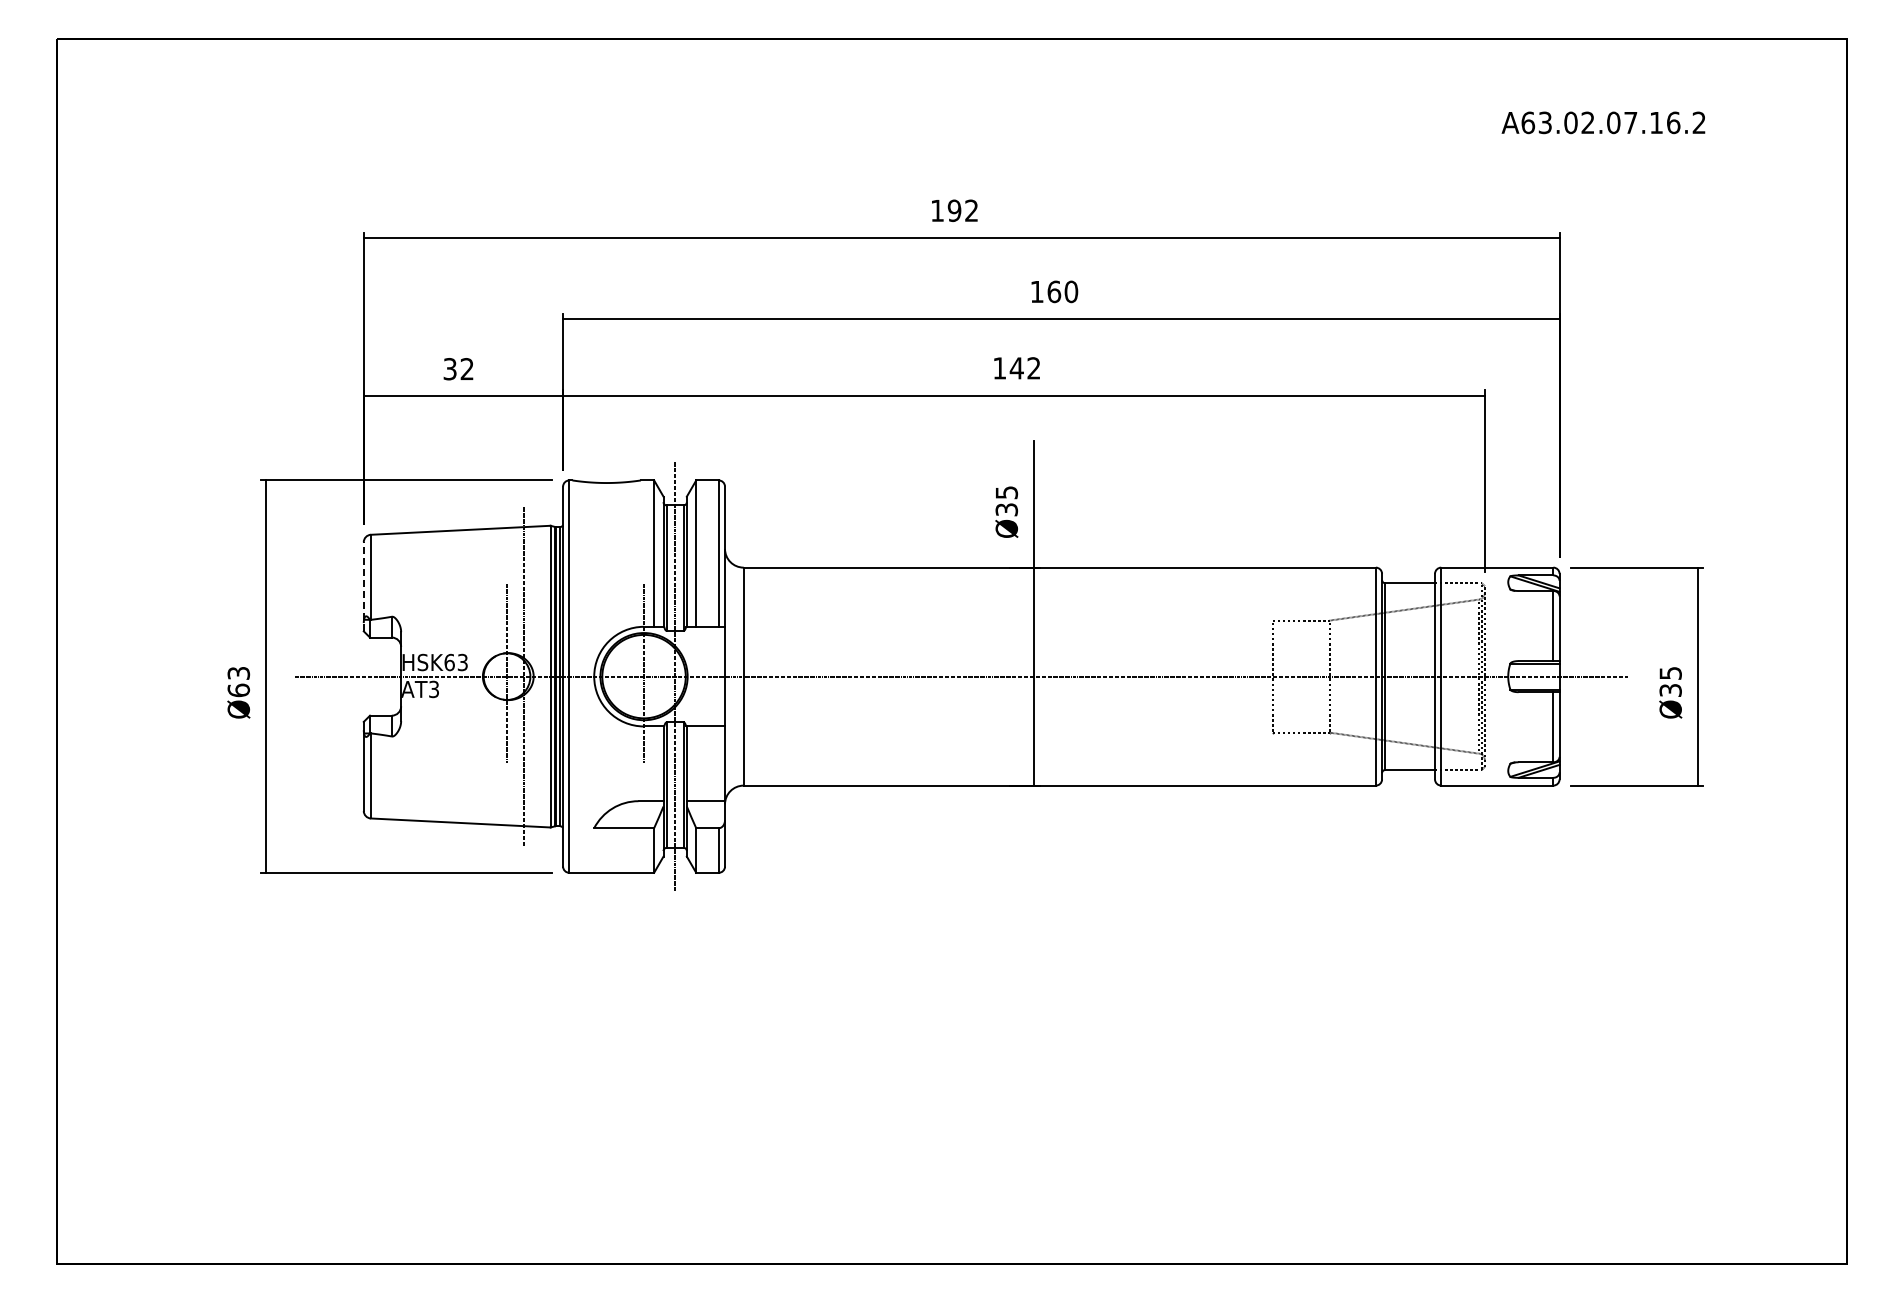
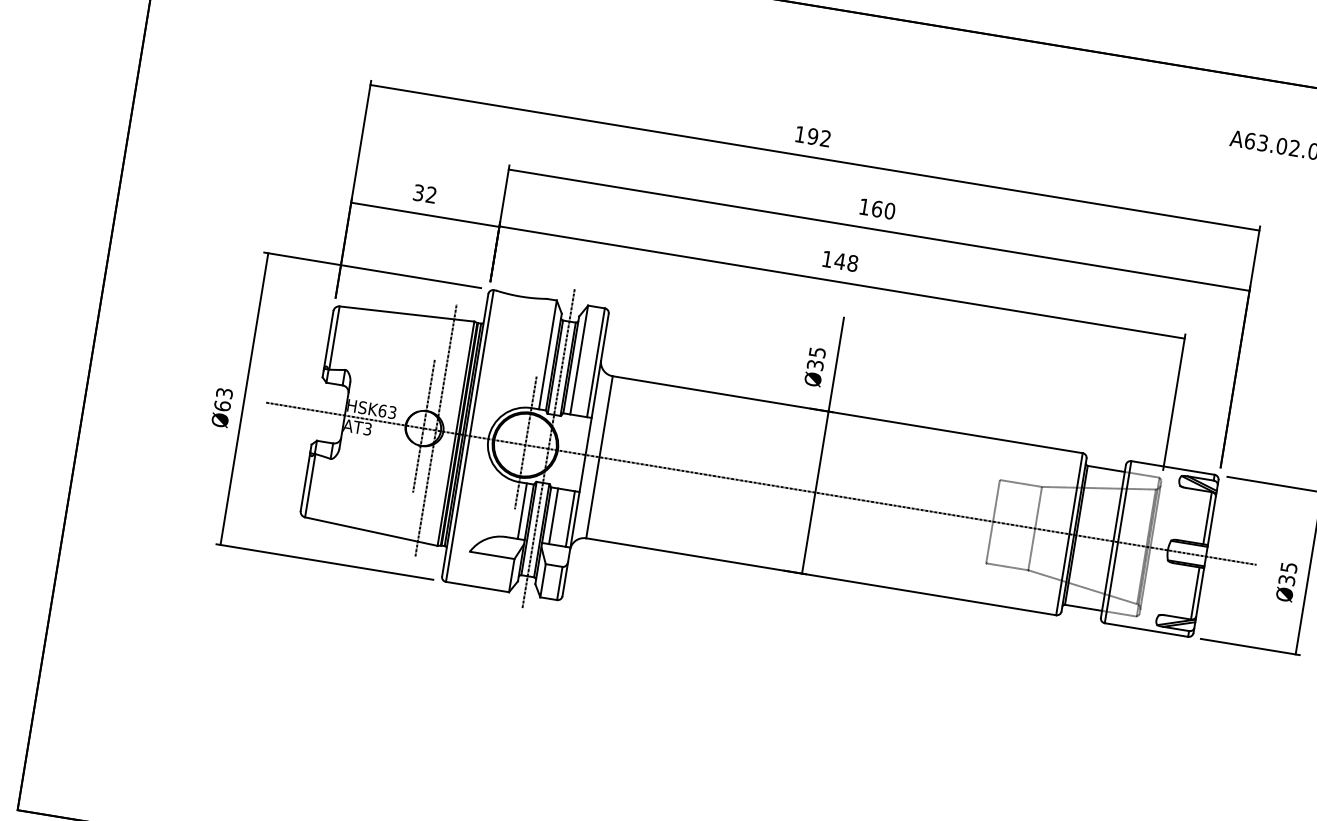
text: (1033, 368) -> (852, 263), 142 -> 148
line: (363, 586) -> (327, 343), dashed -> solid
line: (654, 763) -> (522, 510), added
line: (696, 763) -> (553, 516), added
line: (718, 763) -> (570, 518), added

